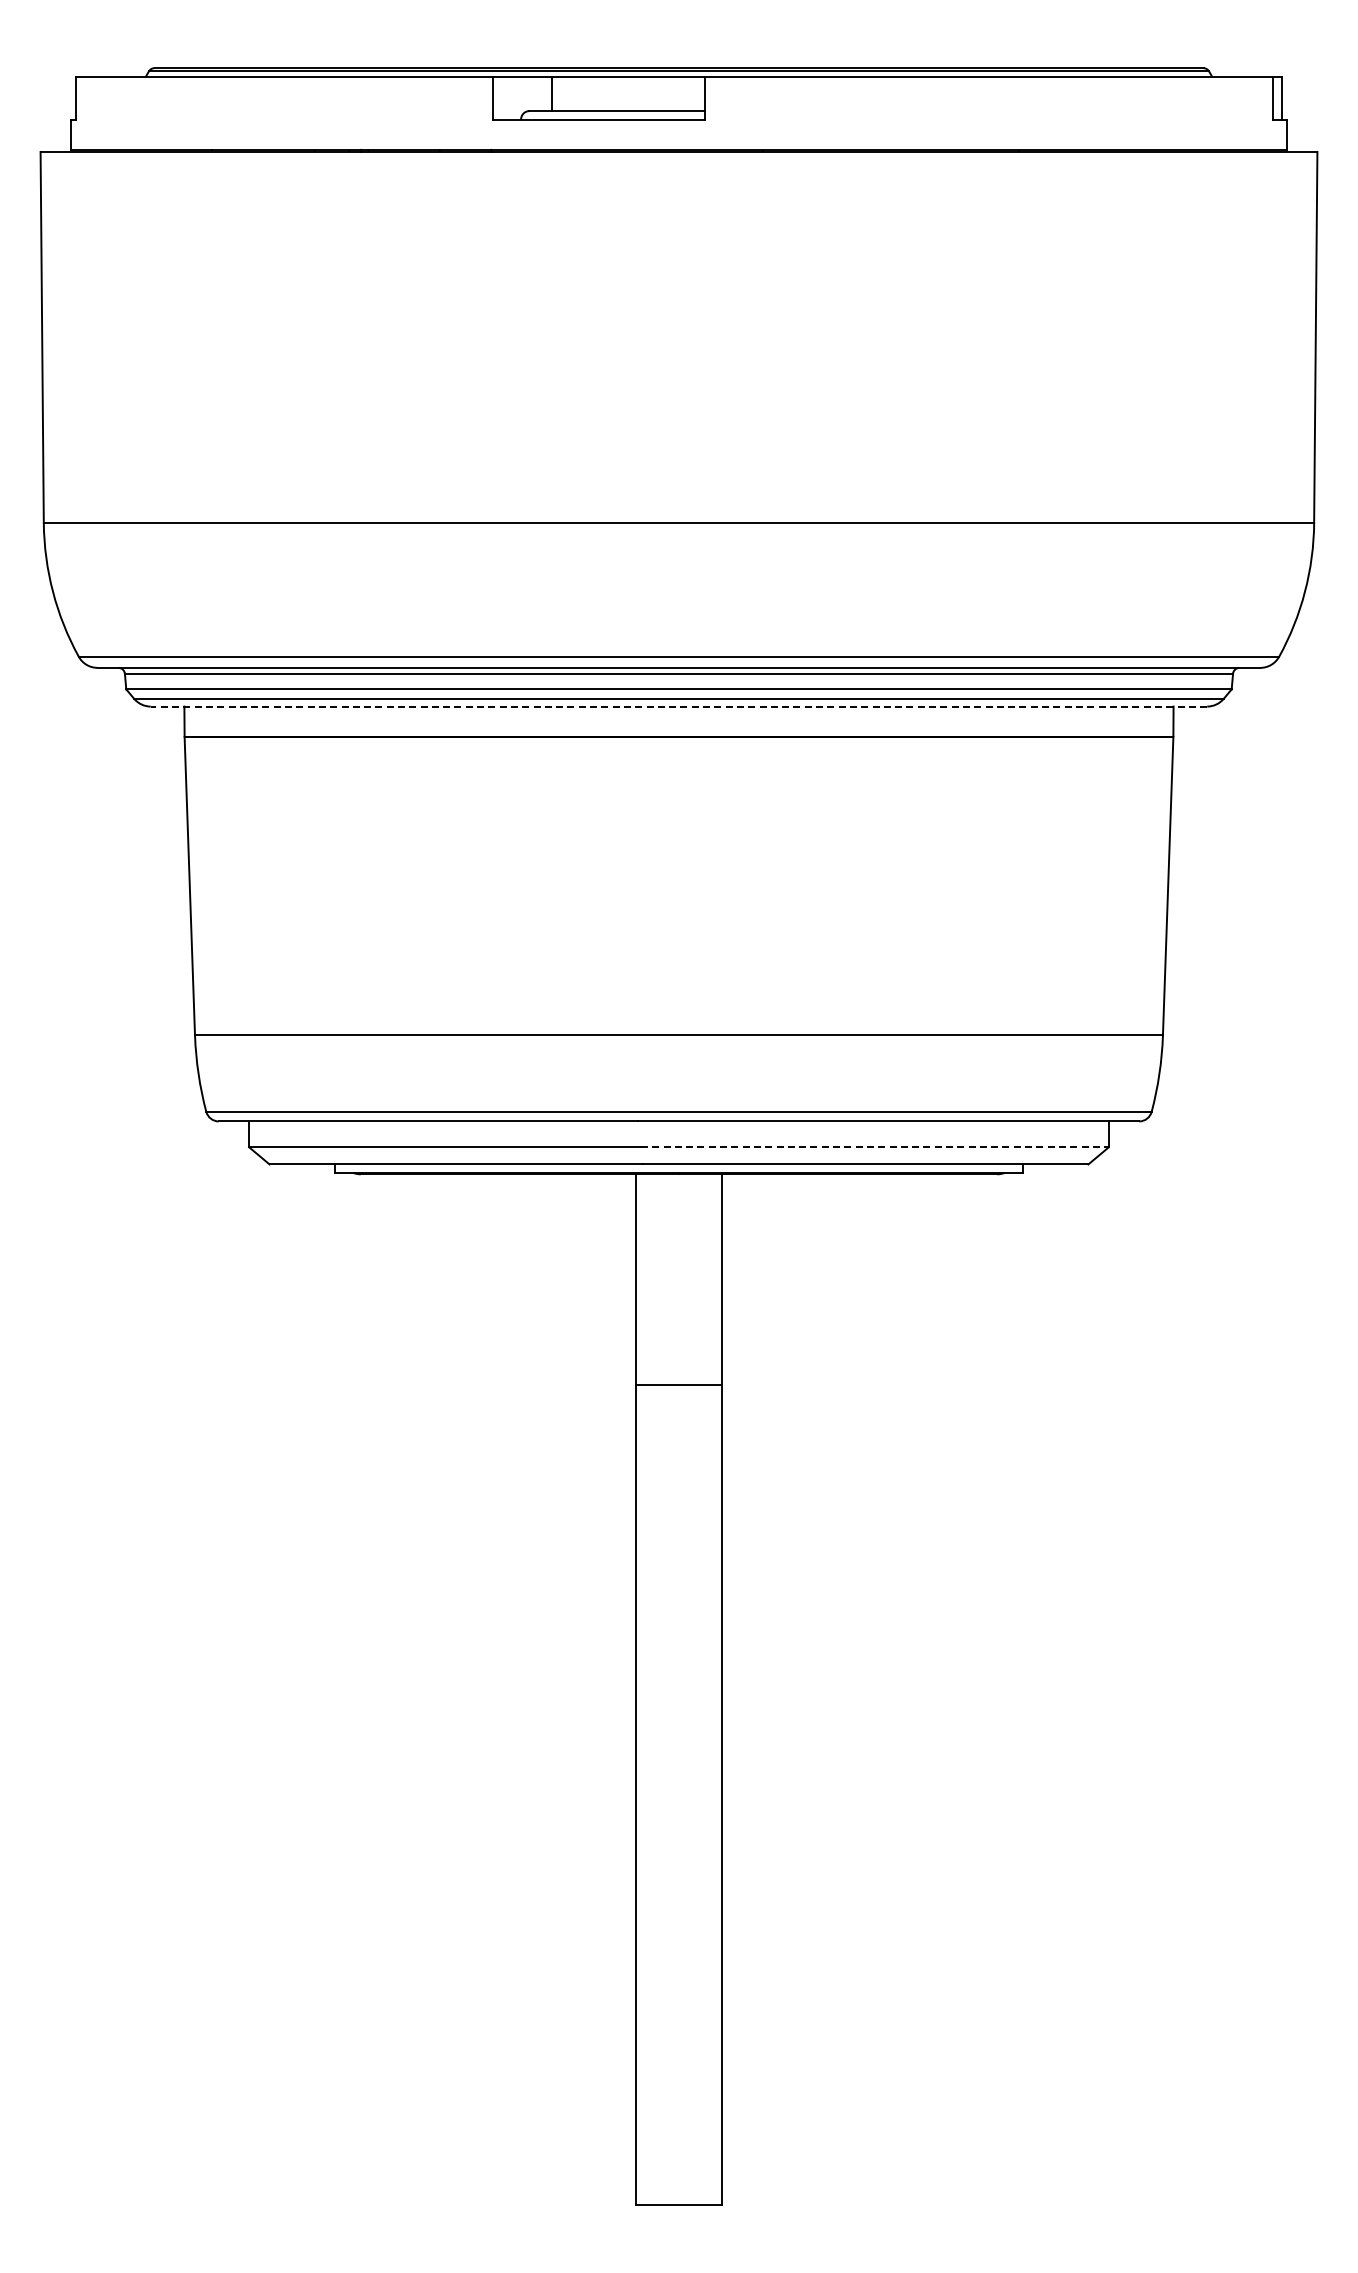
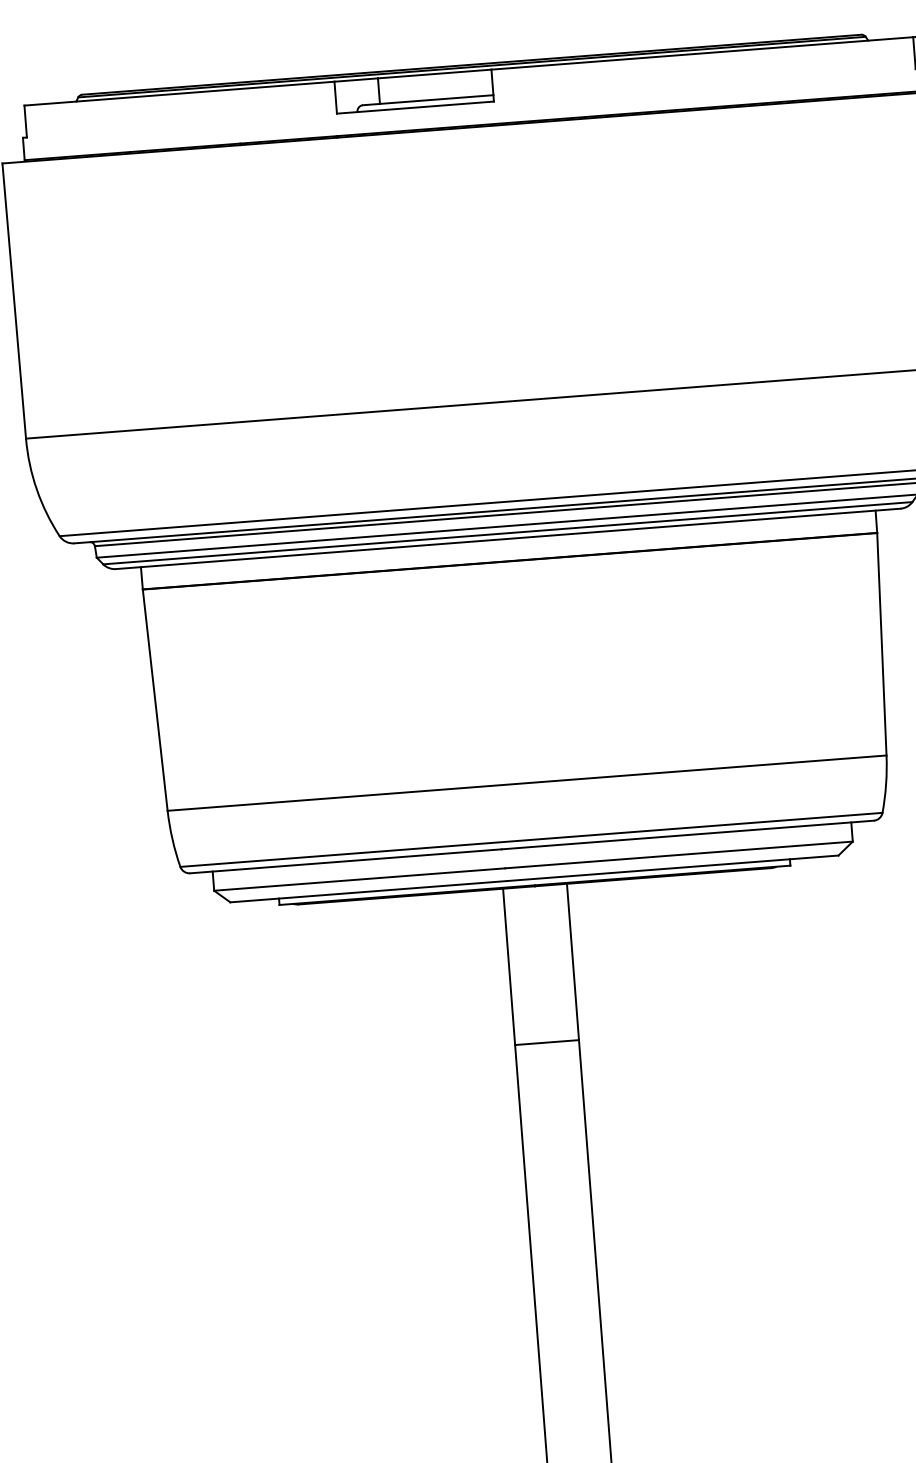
line: (678, 706) -> (507, 538), dashed -> solid
line: (874, 1147) -> (678, 855), dashed -> solid

